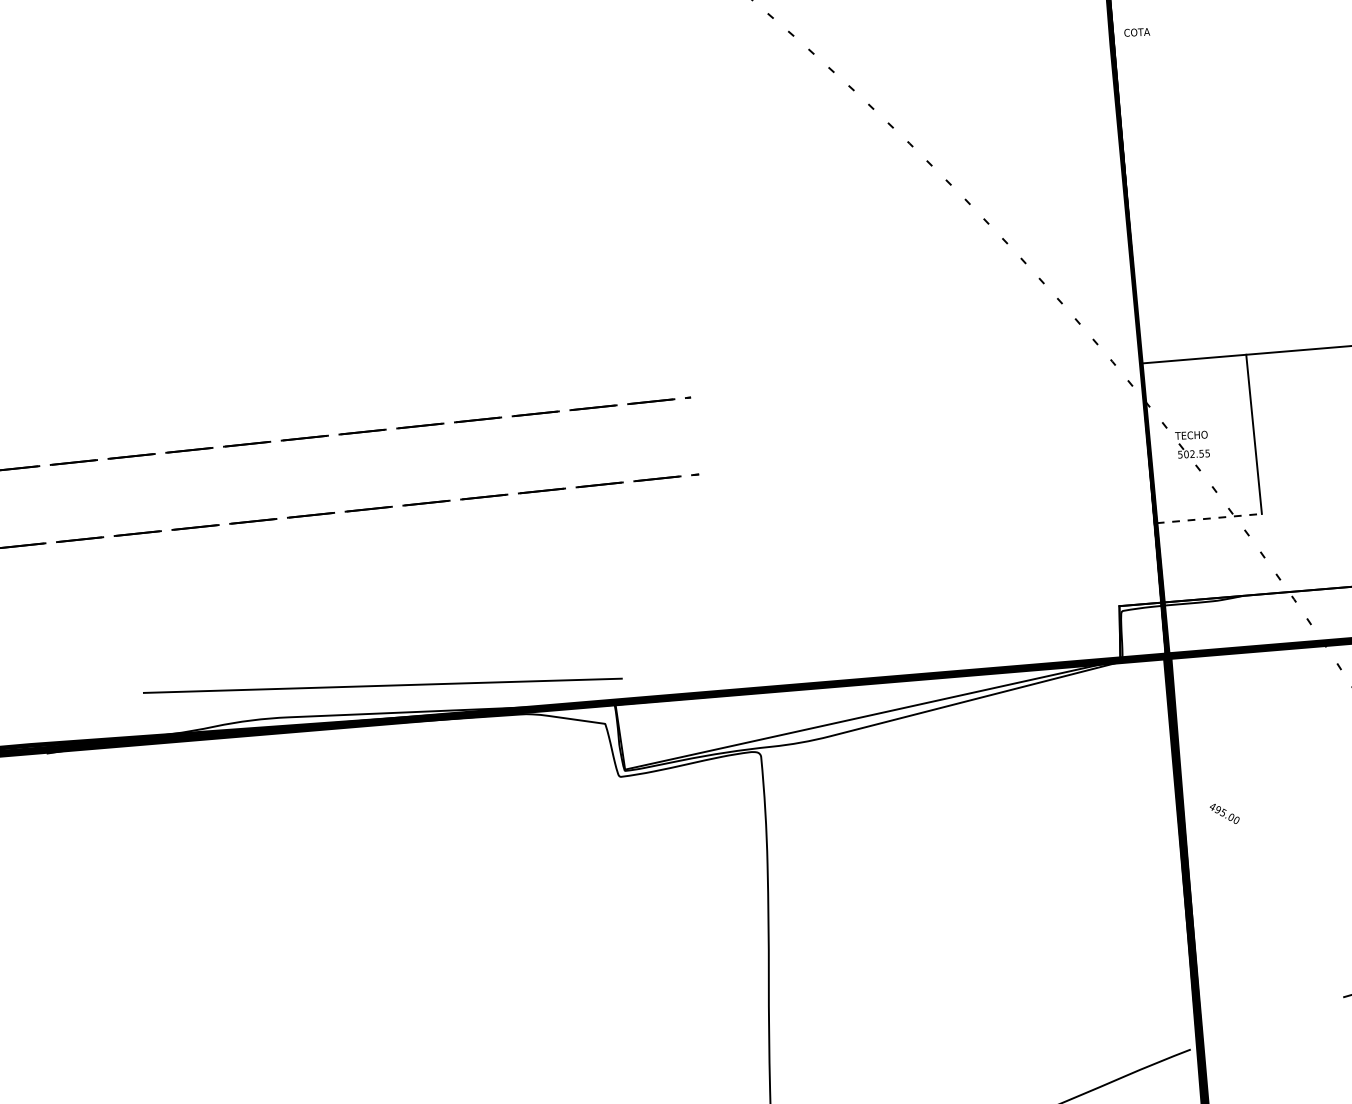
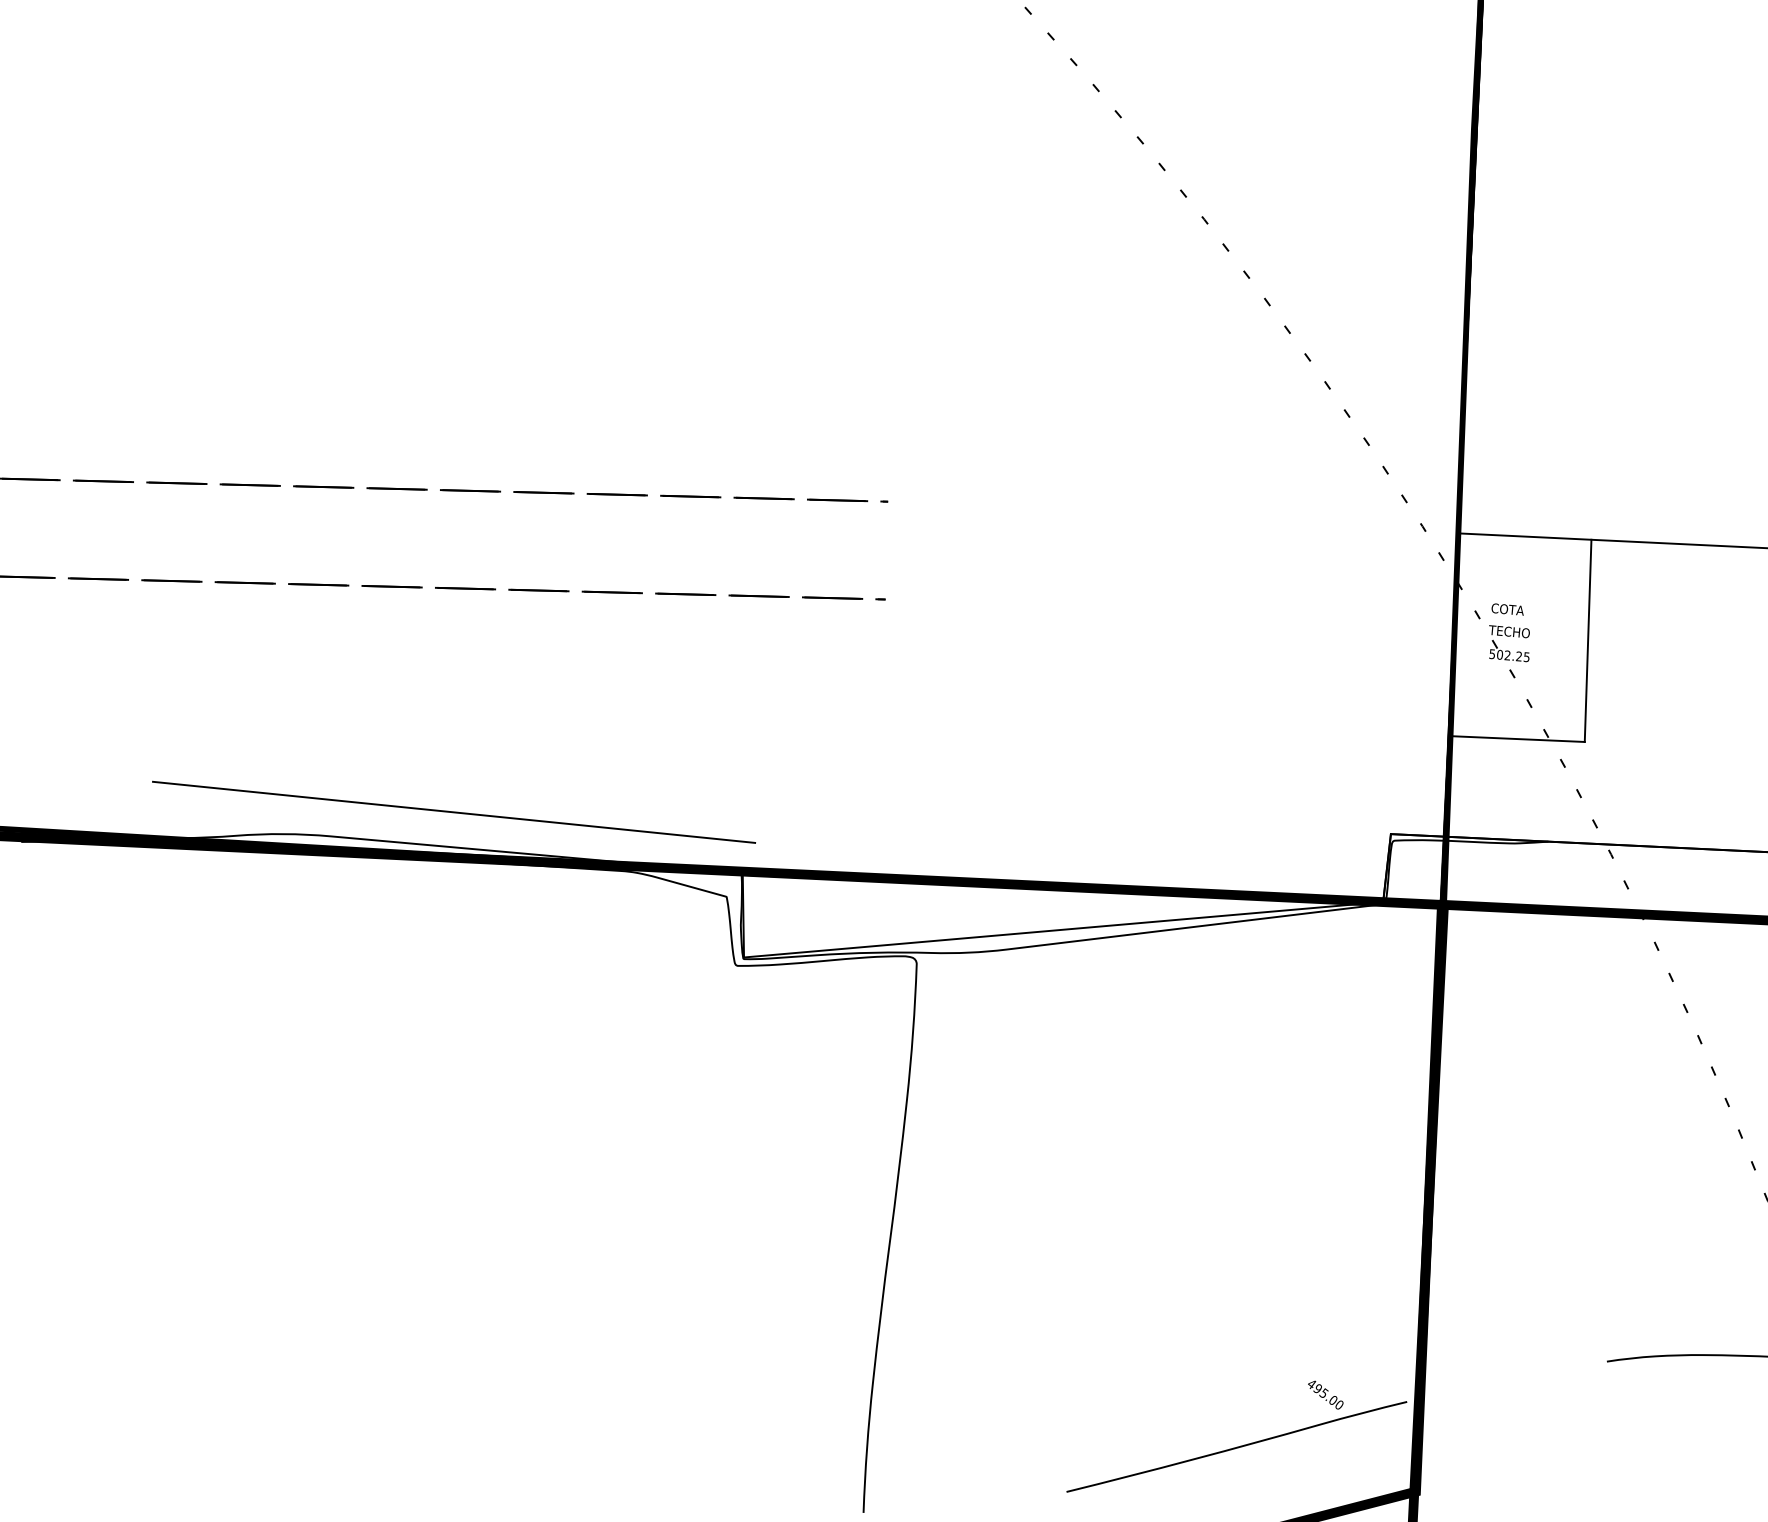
text: (1136, 32) -> (1507, 609), moved
text: (1201, 453) -> (1518, 656), 502.55 -> 502.25
line: (1209, 518) -> (1518, 739), dashed -> solid
text: (1224, 813) -> (1325, 1394), moved

